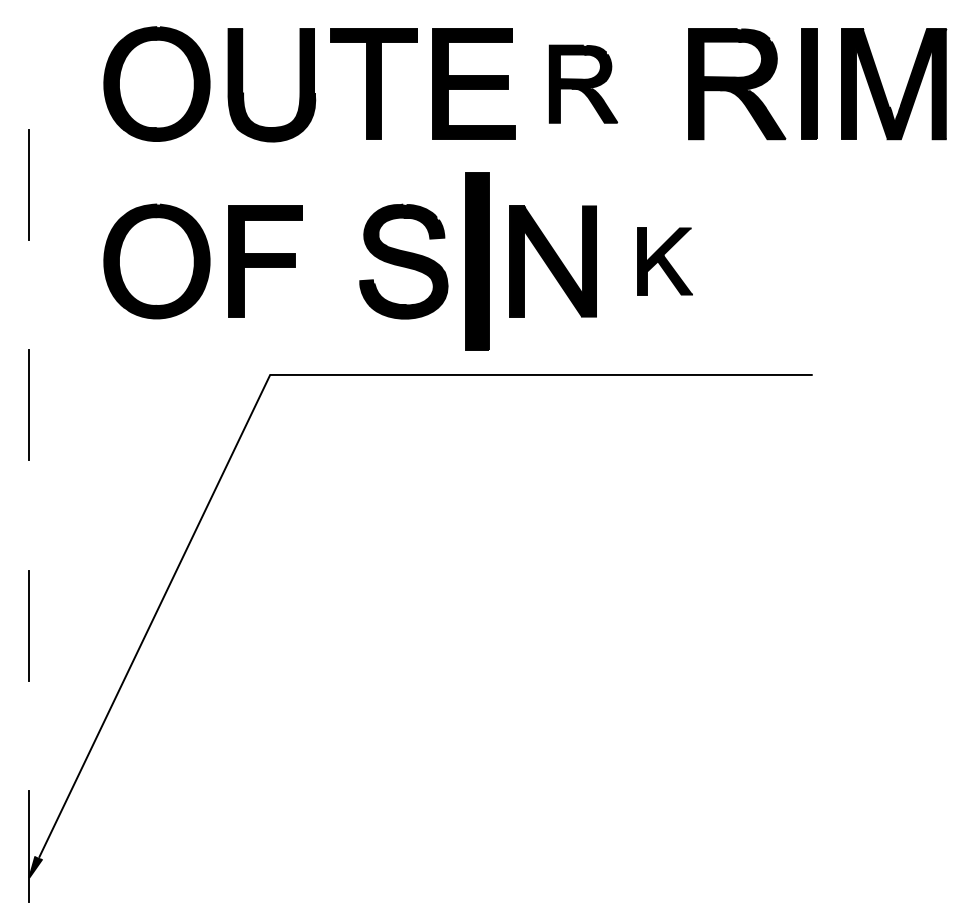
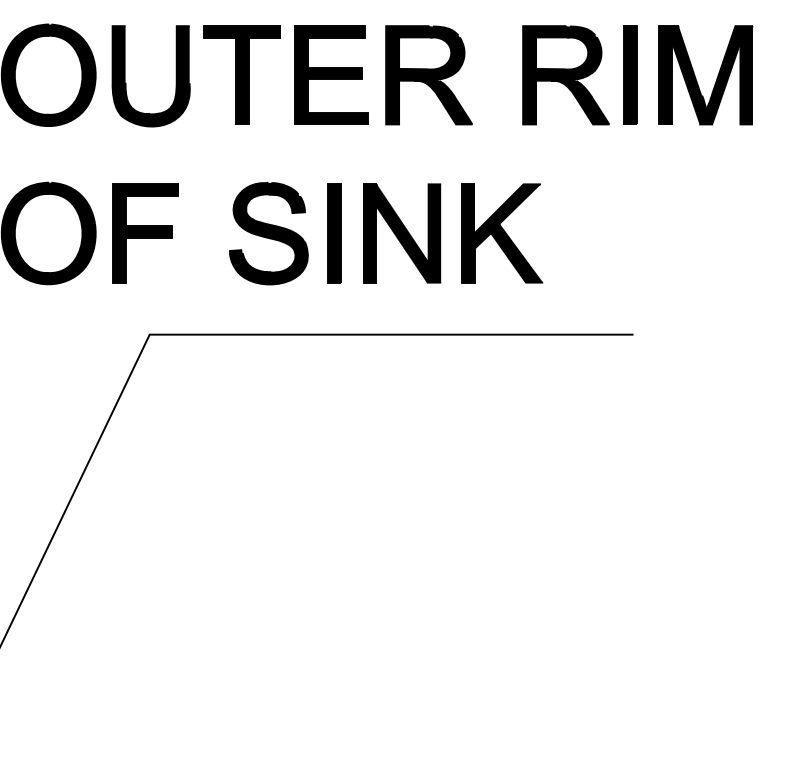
part: (583, 84) -> (429, 75), size x1.43
part: (477, 261) -> (334, 233), size x0.62
part: (665, 261) -> (502, 233), size x1.67

